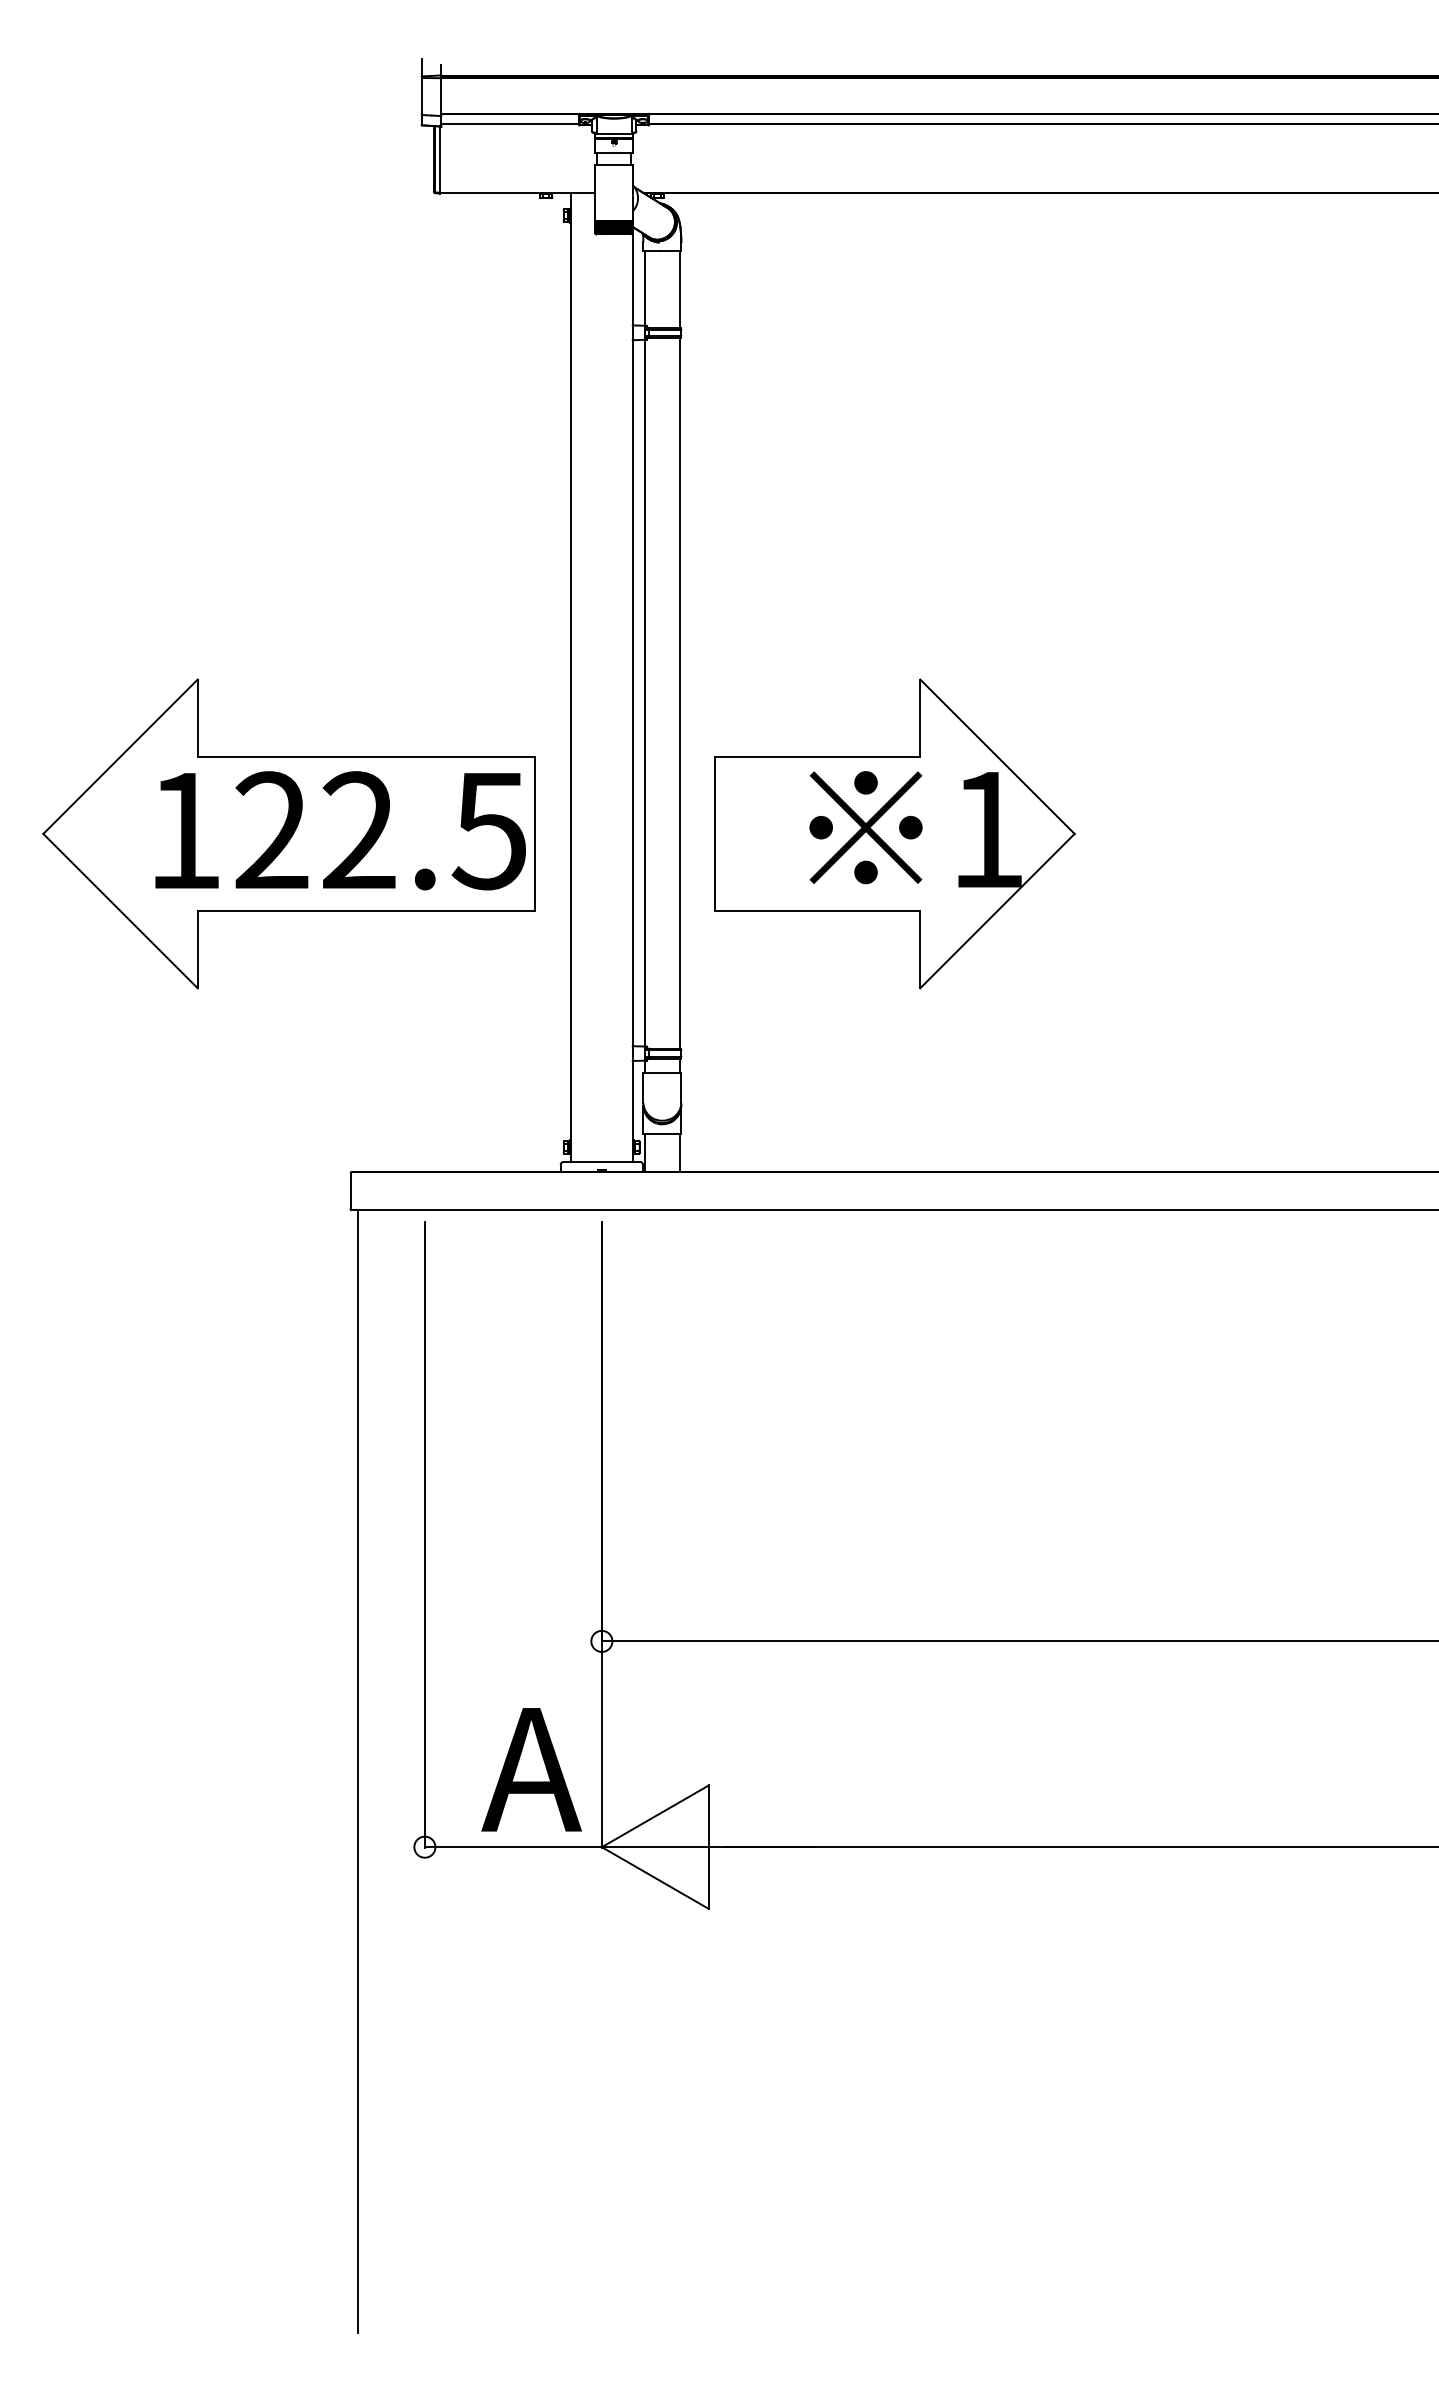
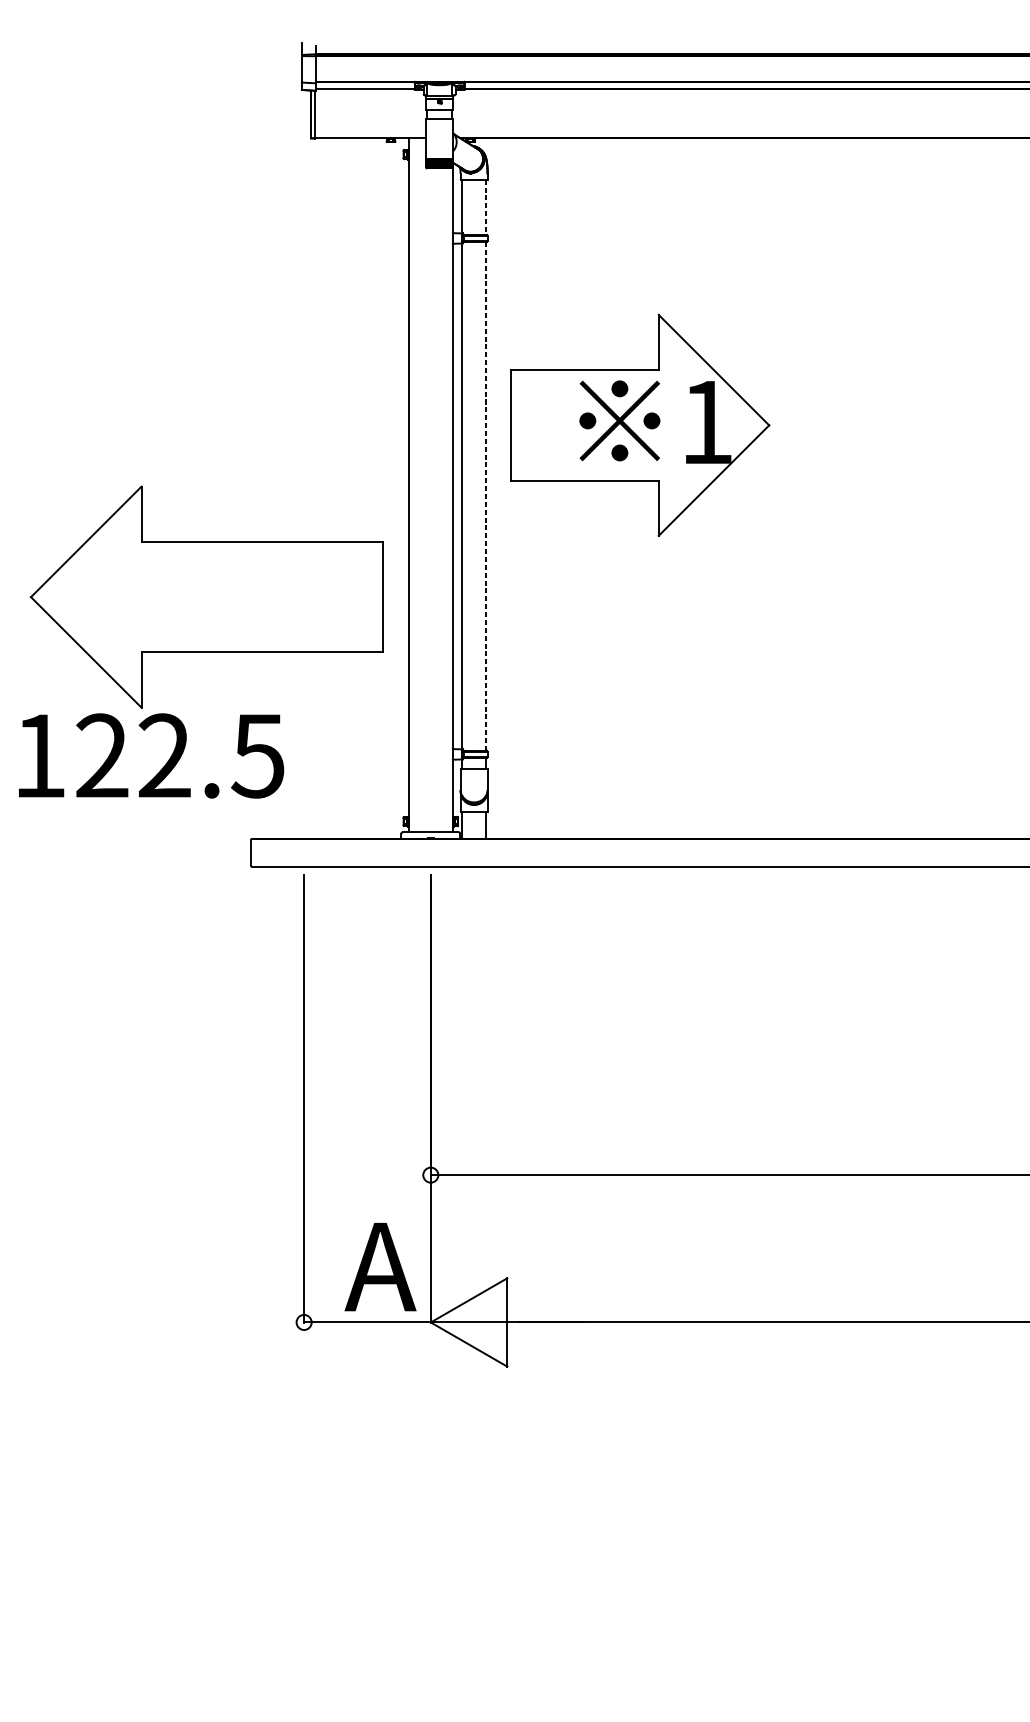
line: (679, 289) -> (486, 207), solid -> dashed
line: (679, 693) -> (486, 496), solid -> dashed
text: (340, 830) -> (151, 755), moved
part: (894, 833) -> (640, 425), moved
line: (357, 1771) -> (255, 1268), removed

